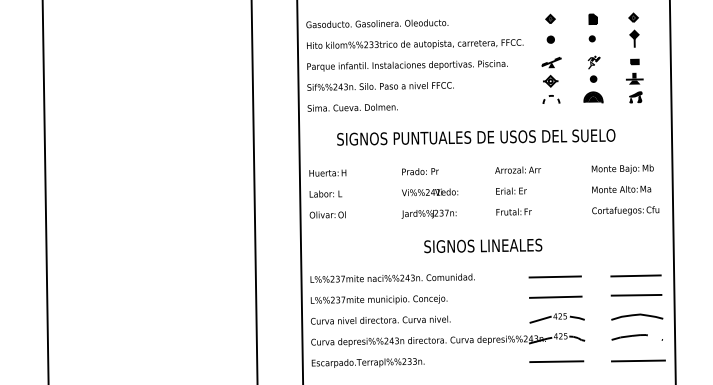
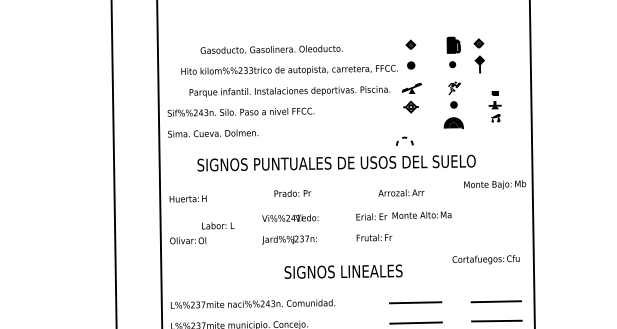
part: (592, 18) -> (452, 44), size x1.6
text: (377, 23) -> (271, 49), moved
part: (633, 29) -> (478, 55), moved
text: (415, 43) -> (289, 69), moved
text: (407, 65) -> (289, 91), moved
part: (634, 80) -> (494, 106), size x0.7
part: (551, 99) -> (404, 141), moved
text: (622, 168) -> (494, 184), moved
text: (517, 169) -> (400, 192), moved
text: (420, 171) -> (292, 193), moved
text: (621, 189) -> (421, 215), moved
text: (325, 193) -> (217, 225), moved
text: (625, 210) -> (485, 259), moved

